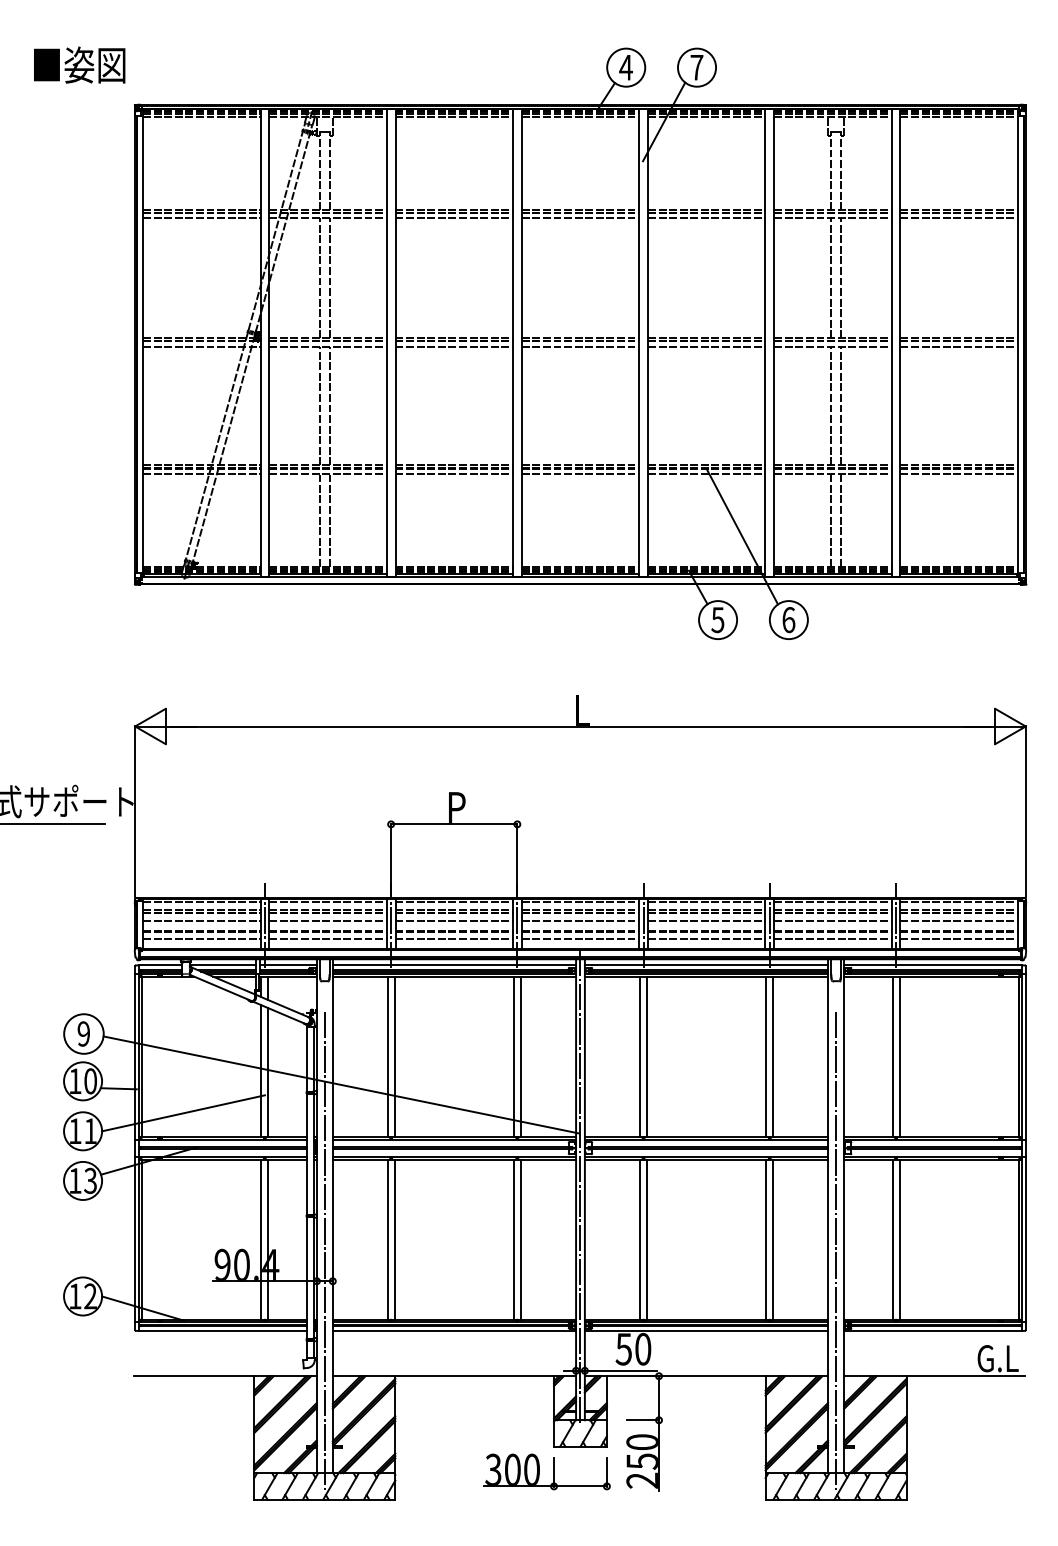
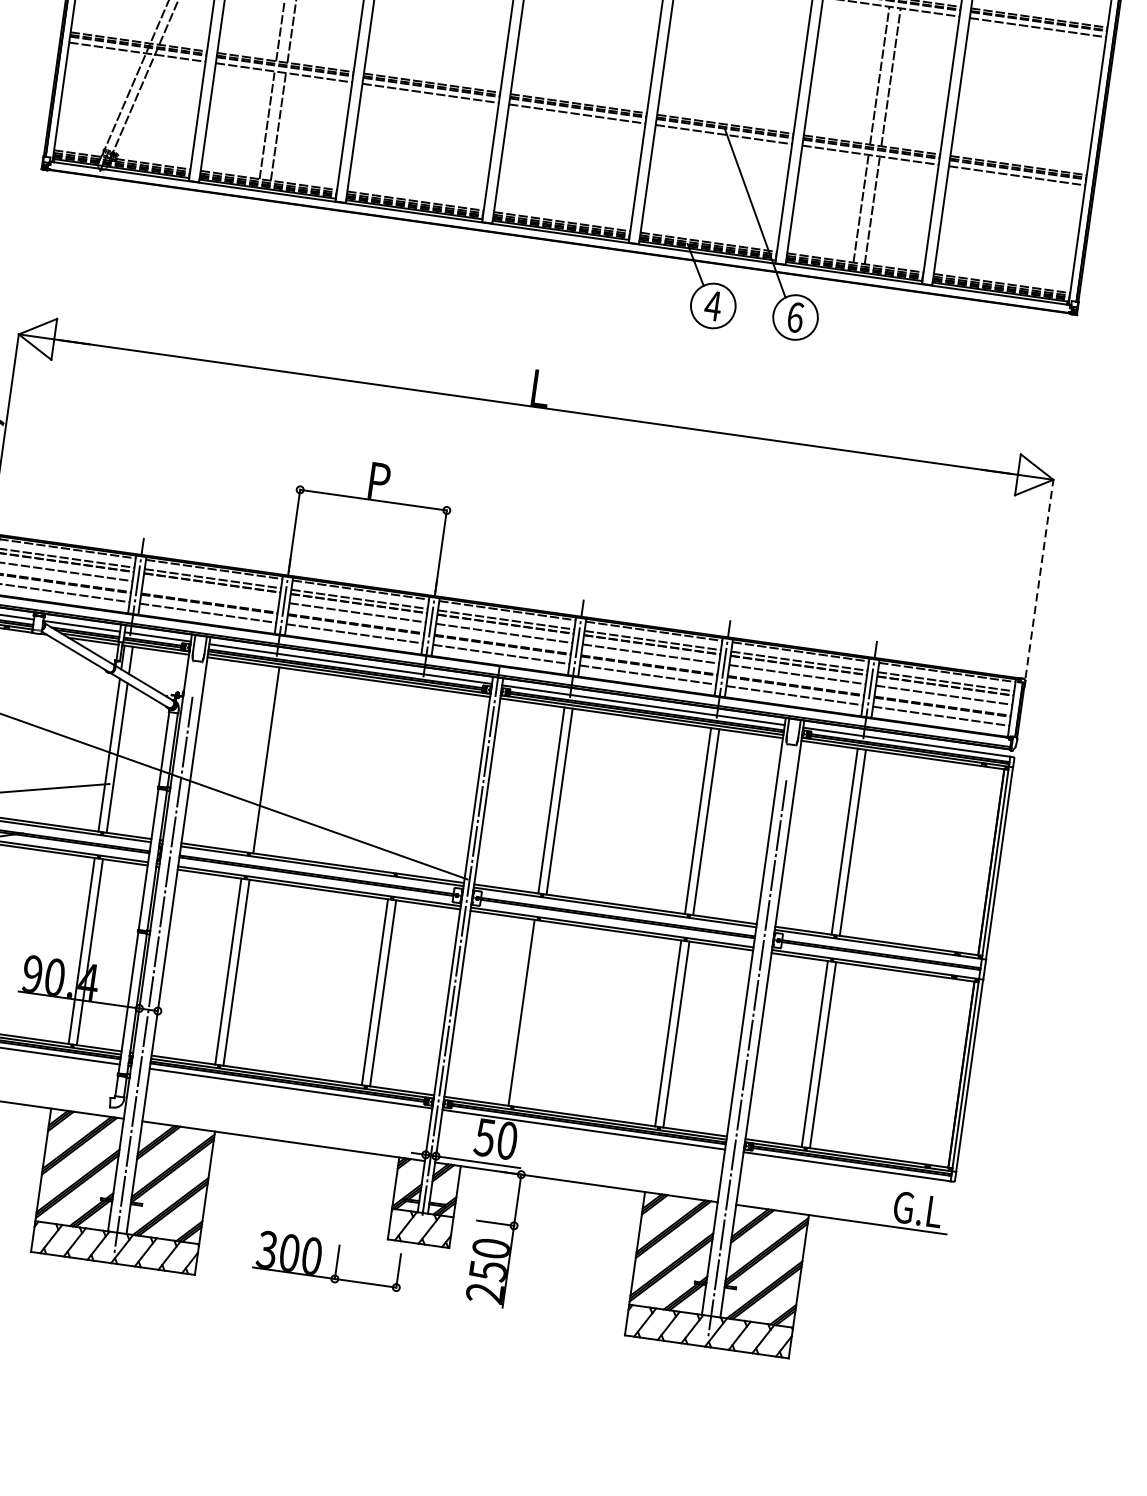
text: (717, 620) -> (712, 306), 5 -> 4
line: (1025, 811) -> (1039, 578), solid -> dashed
line: (327, 921) -> (210, 592), removed
line: (387, 1056) -> (258, 758), removed
line: (513, 1056) -> (404, 779), removed
line: (520, 1056) -> (412, 780), removed
line: (647, 1239) -> (530, 1013), removed
part: (539, 1471) -> (320, 1259), moved

